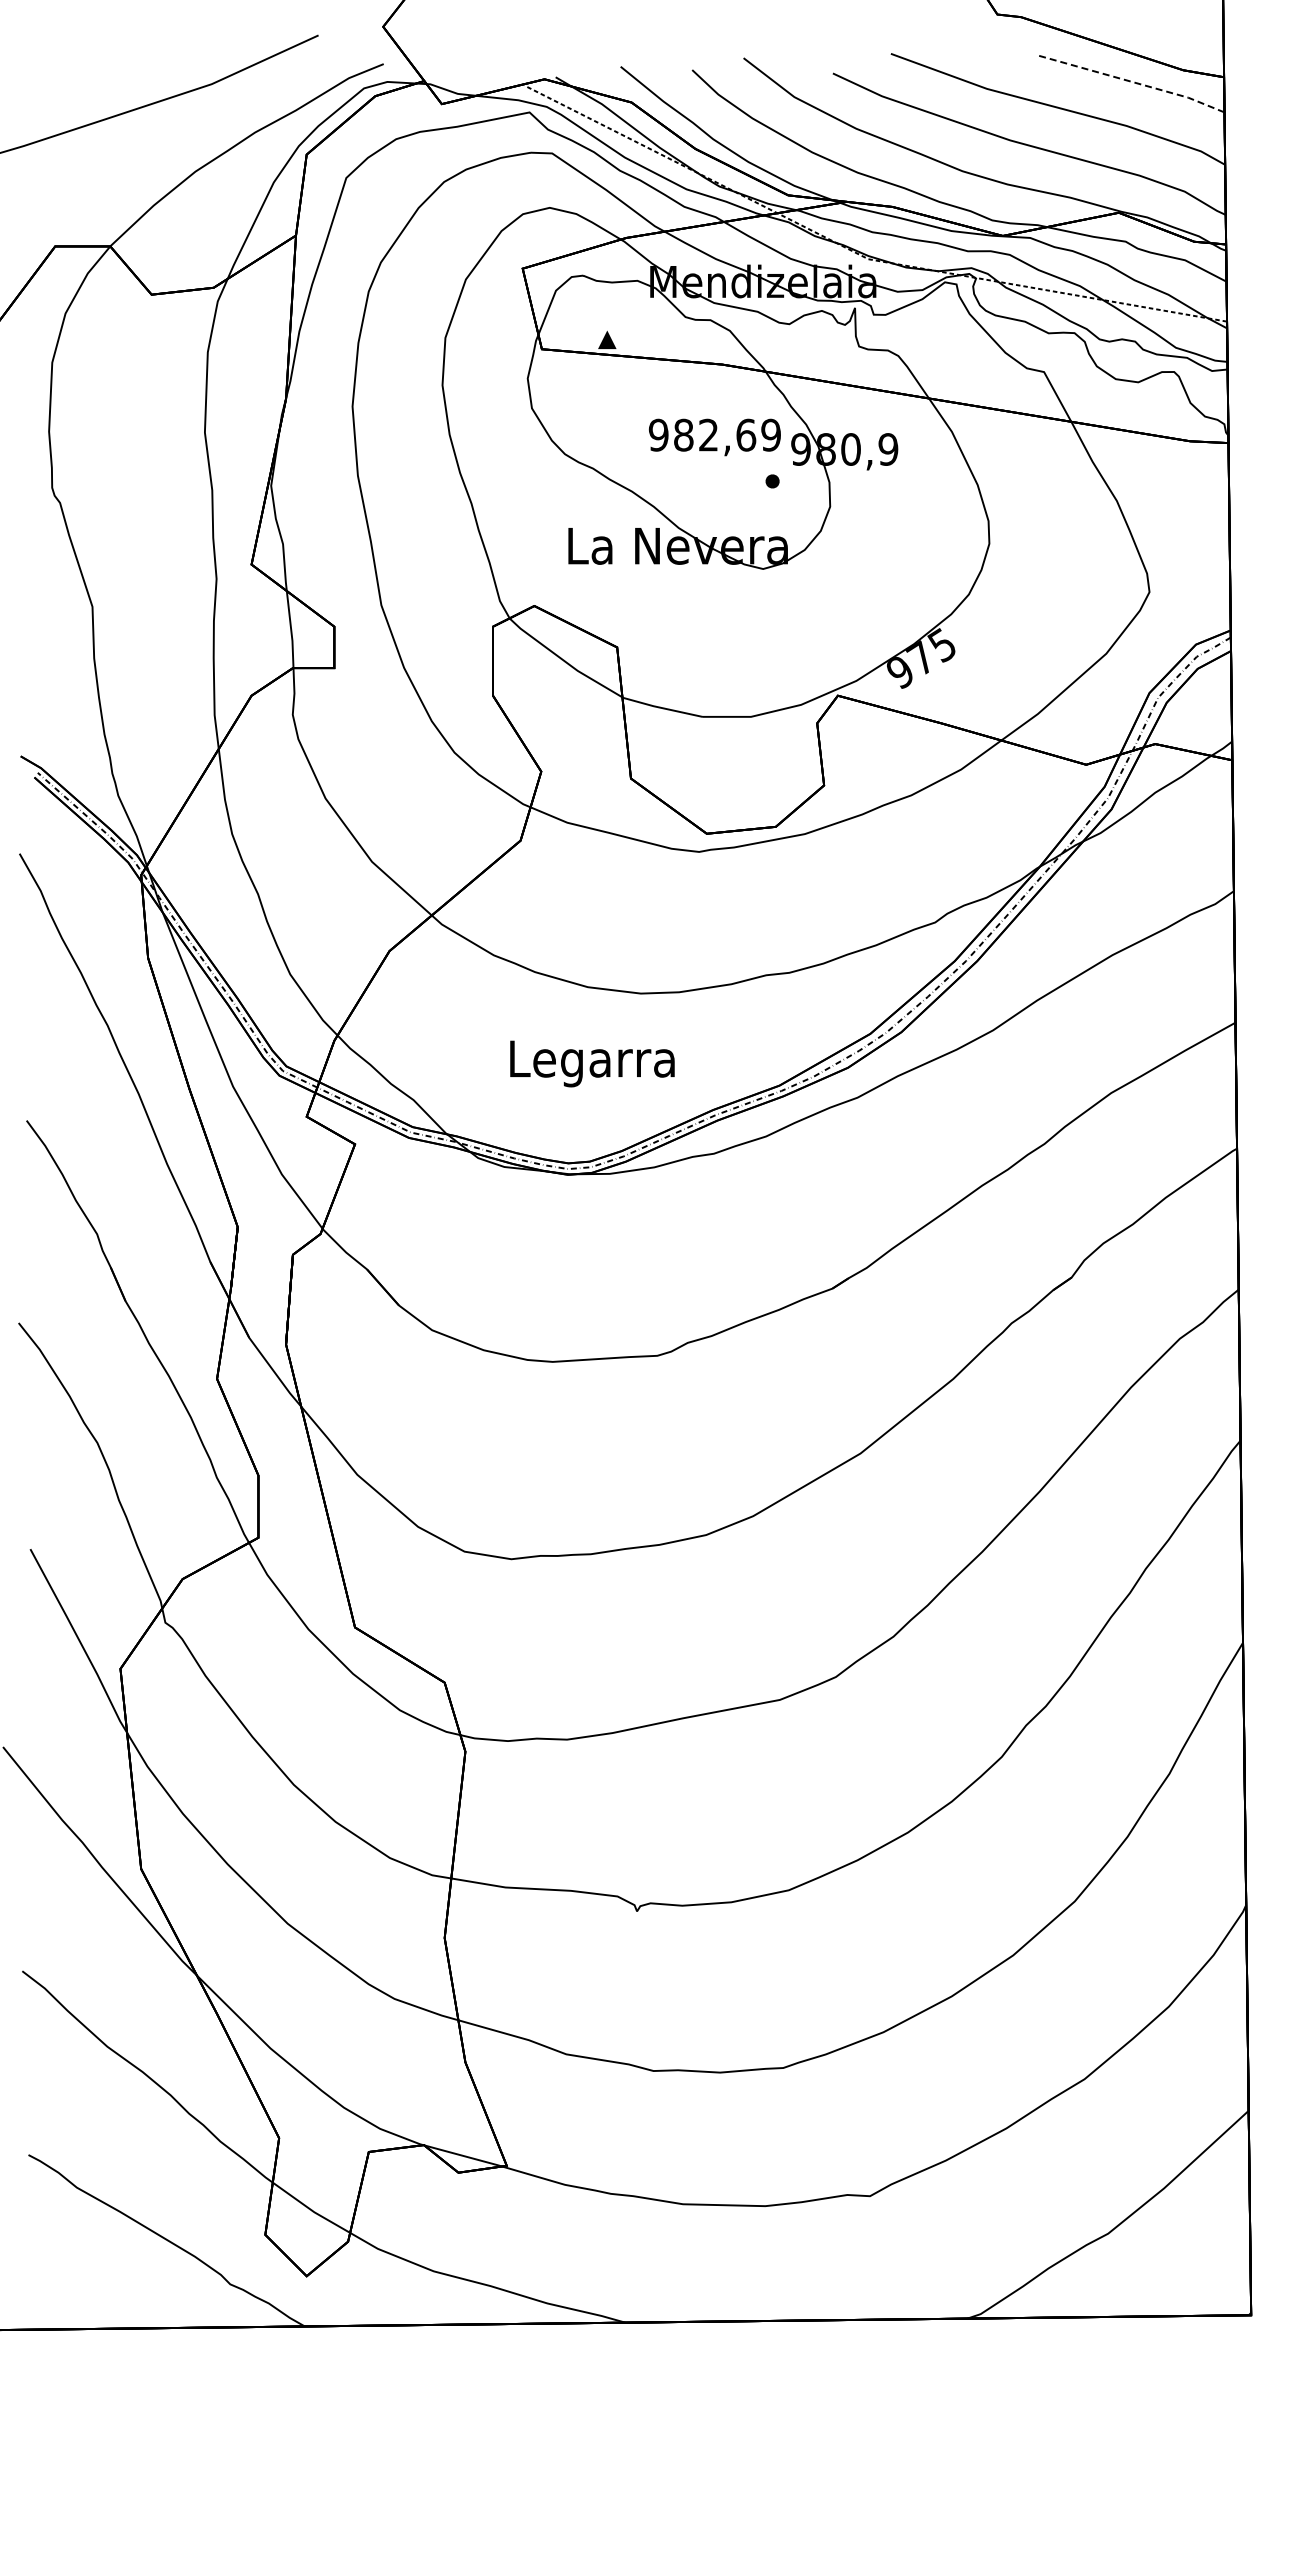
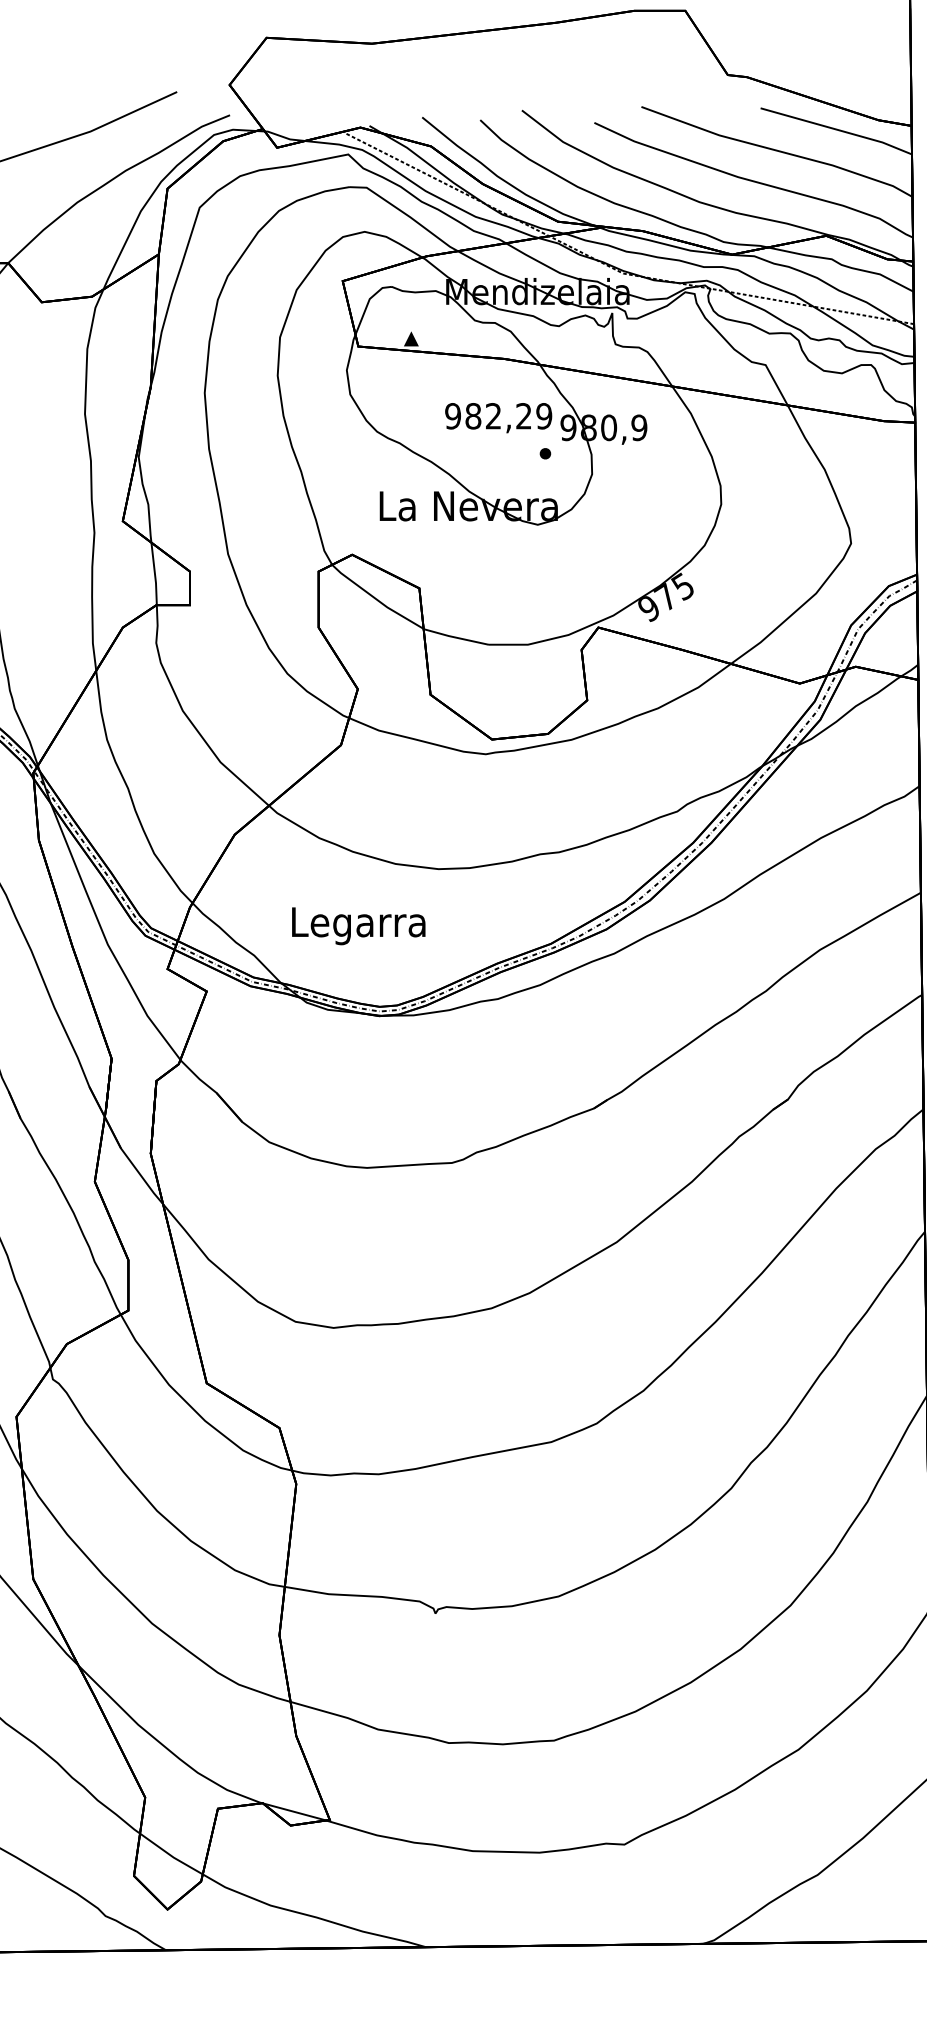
line: (1132, 82) -> (837, 130), dashed -> solid
text: (746, 434) -> (524, 415), 982,69 -> 982,29
text: (592, 1063) -> (358, 925), moved

